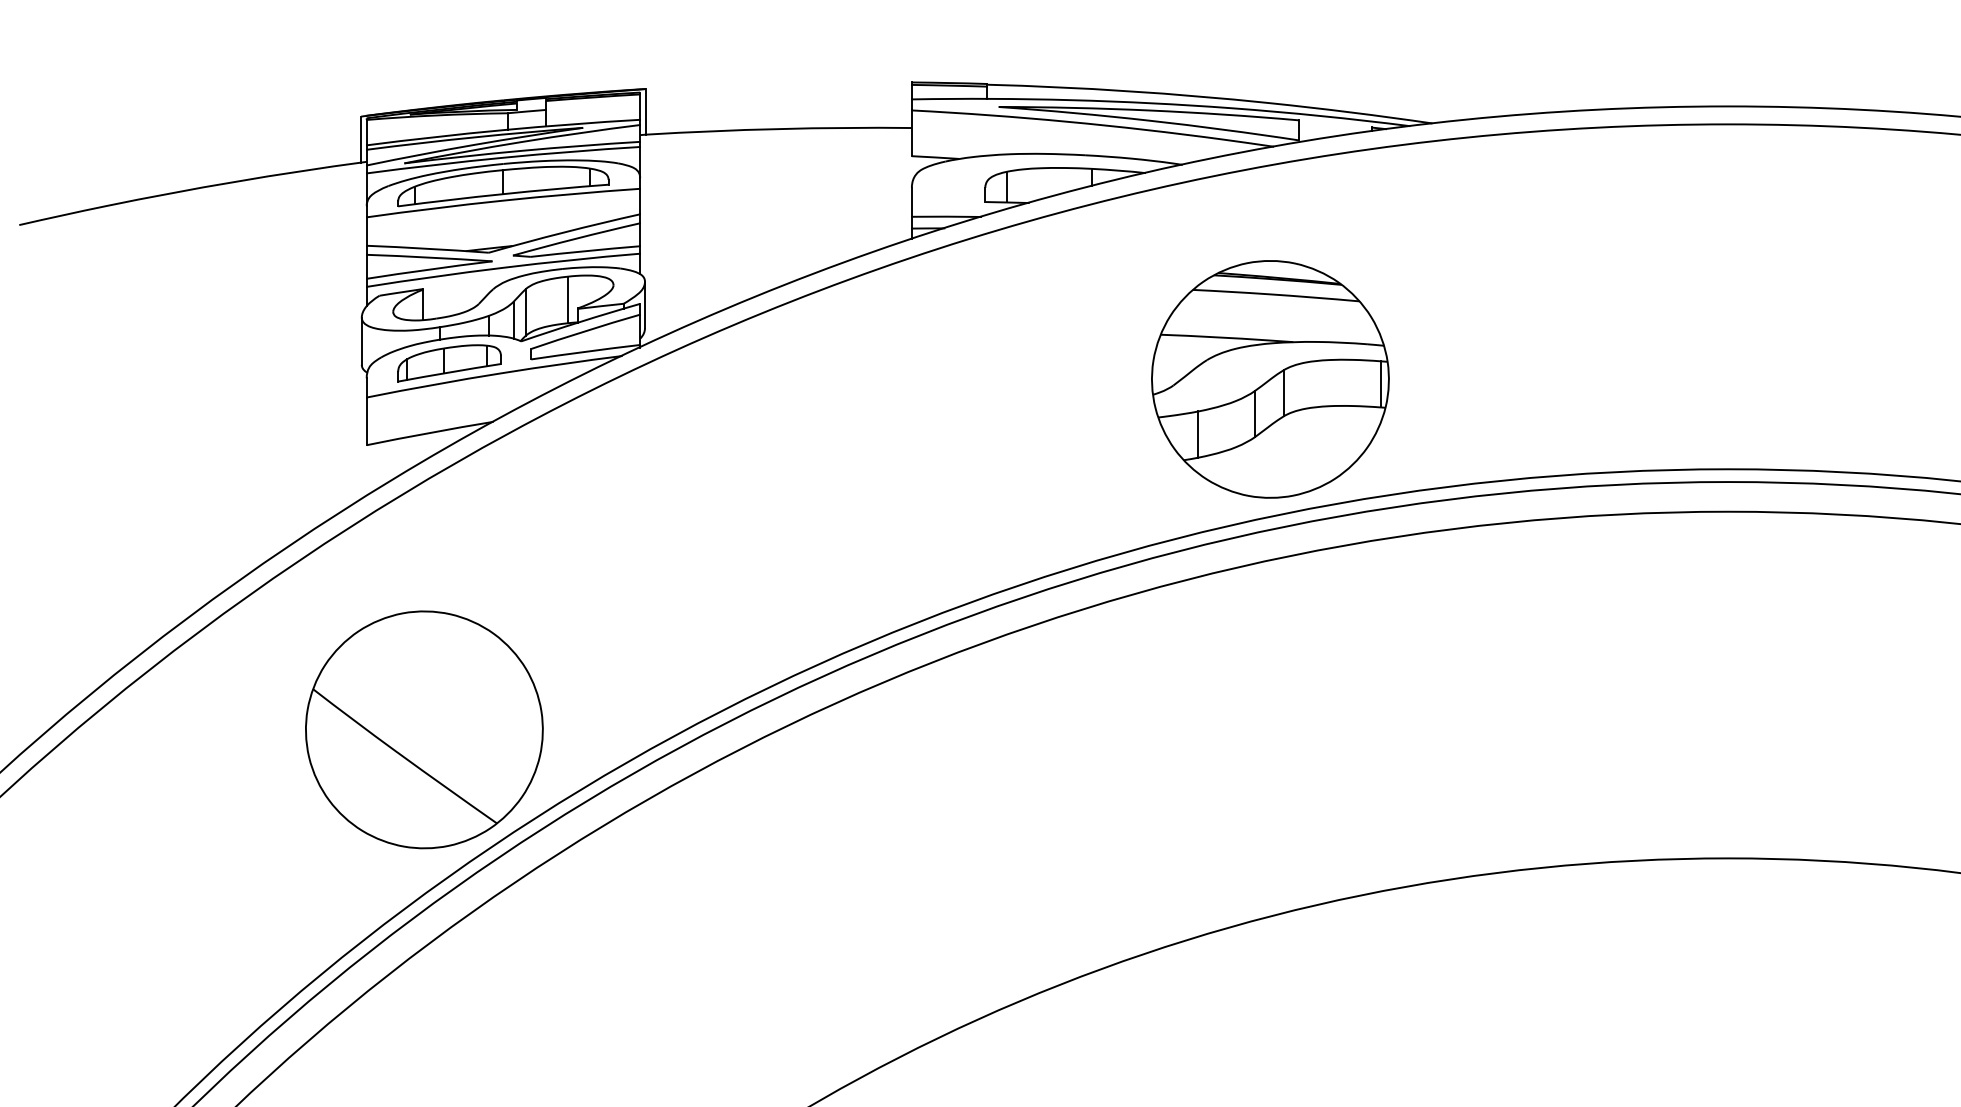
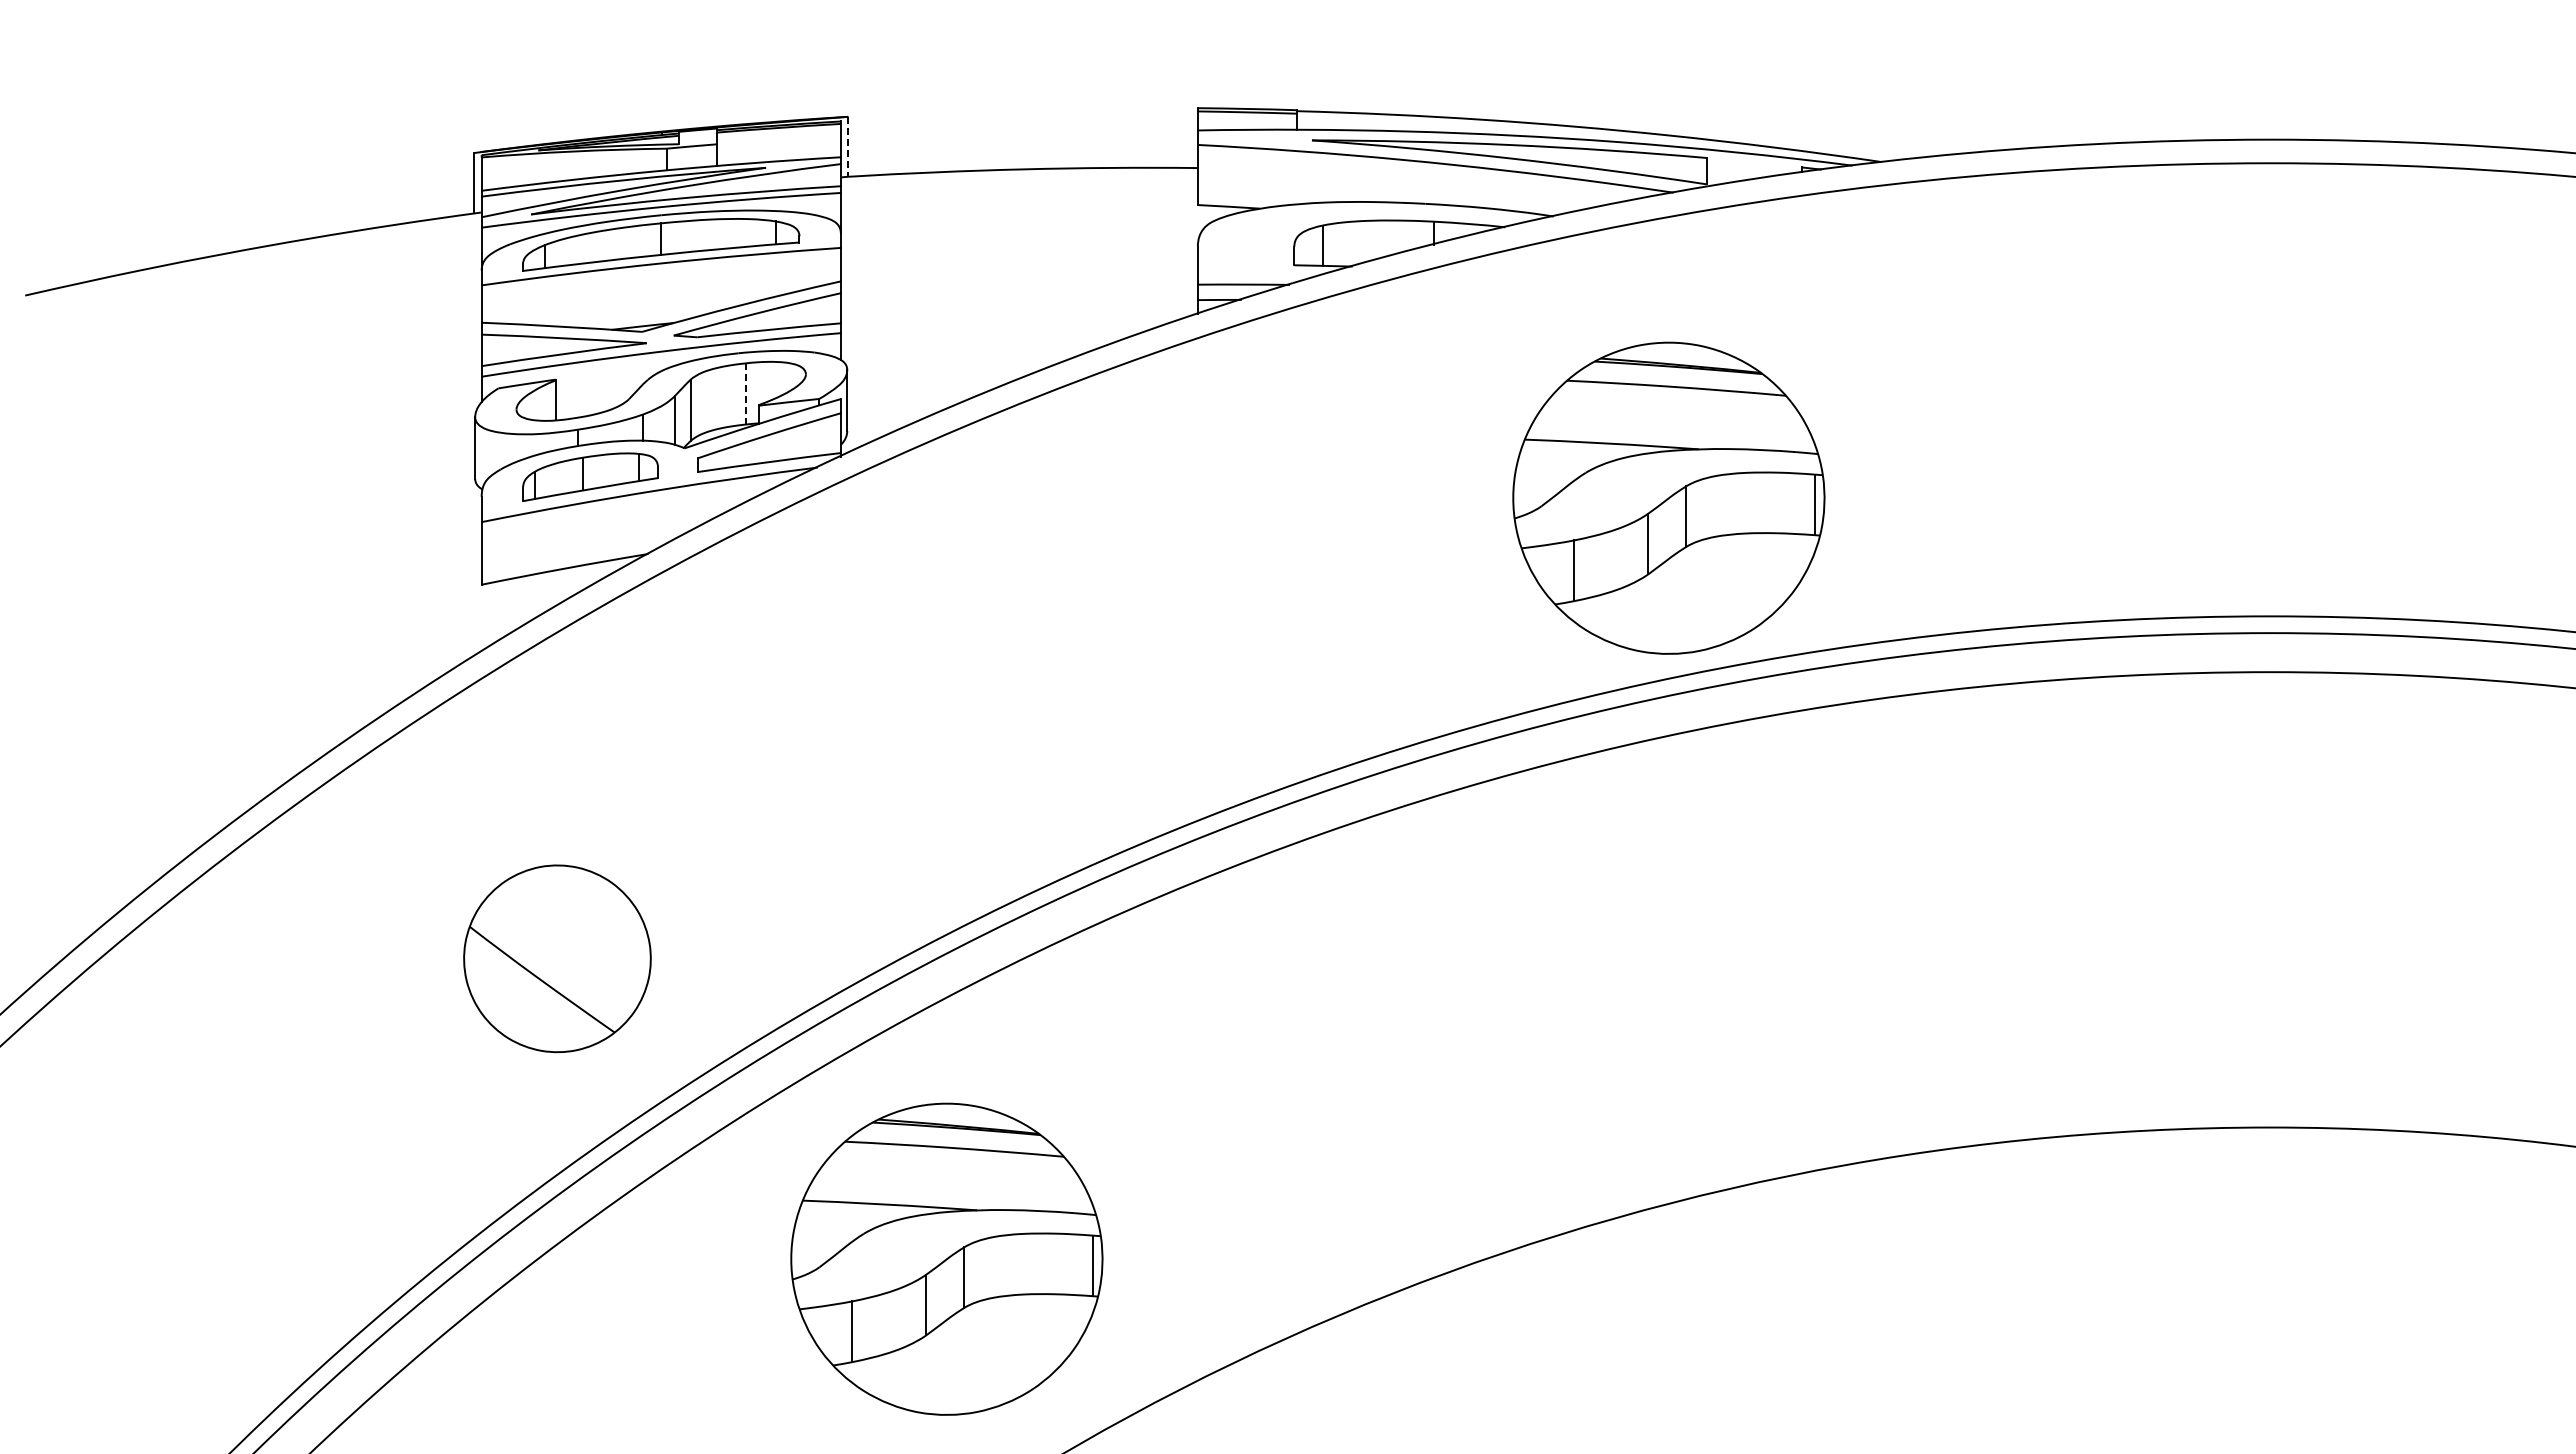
line: (645, 111) -> (848, 146), solid -> dashed
line: (567, 299) -> (745, 393), solid -> dashed
part: (424, 729) -> (557, 958), size x0.6
part: (720, 958) -> (946, 1258), added

